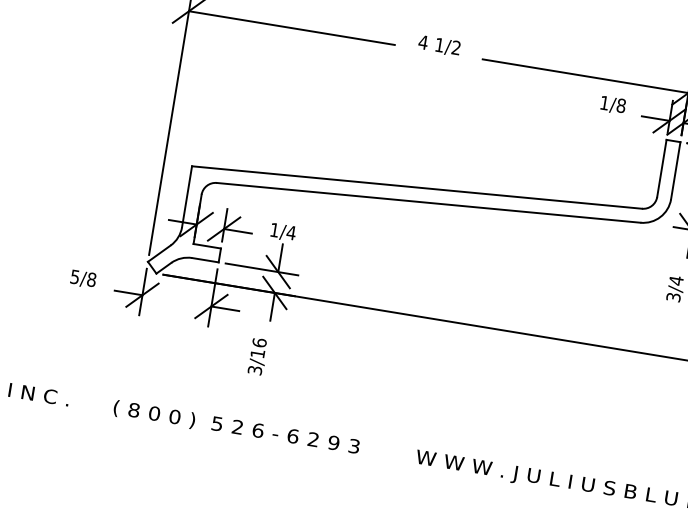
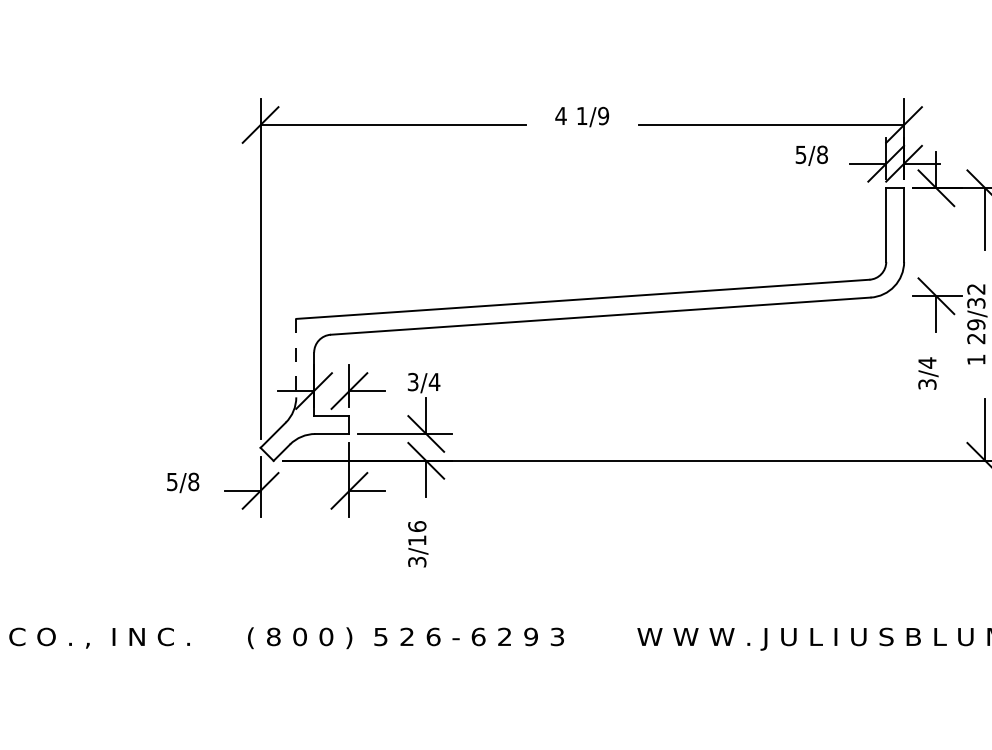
text: (456, 48) -> (603, 116), 1/2 -> 1/9
text: (604, 103) -> (800, 155), 1/8 -> 5/8
line: (187, 197) -> (296, 358), solid -> dashed
text: (274, 229) -> (412, 381), 1/4 -> 3/4

